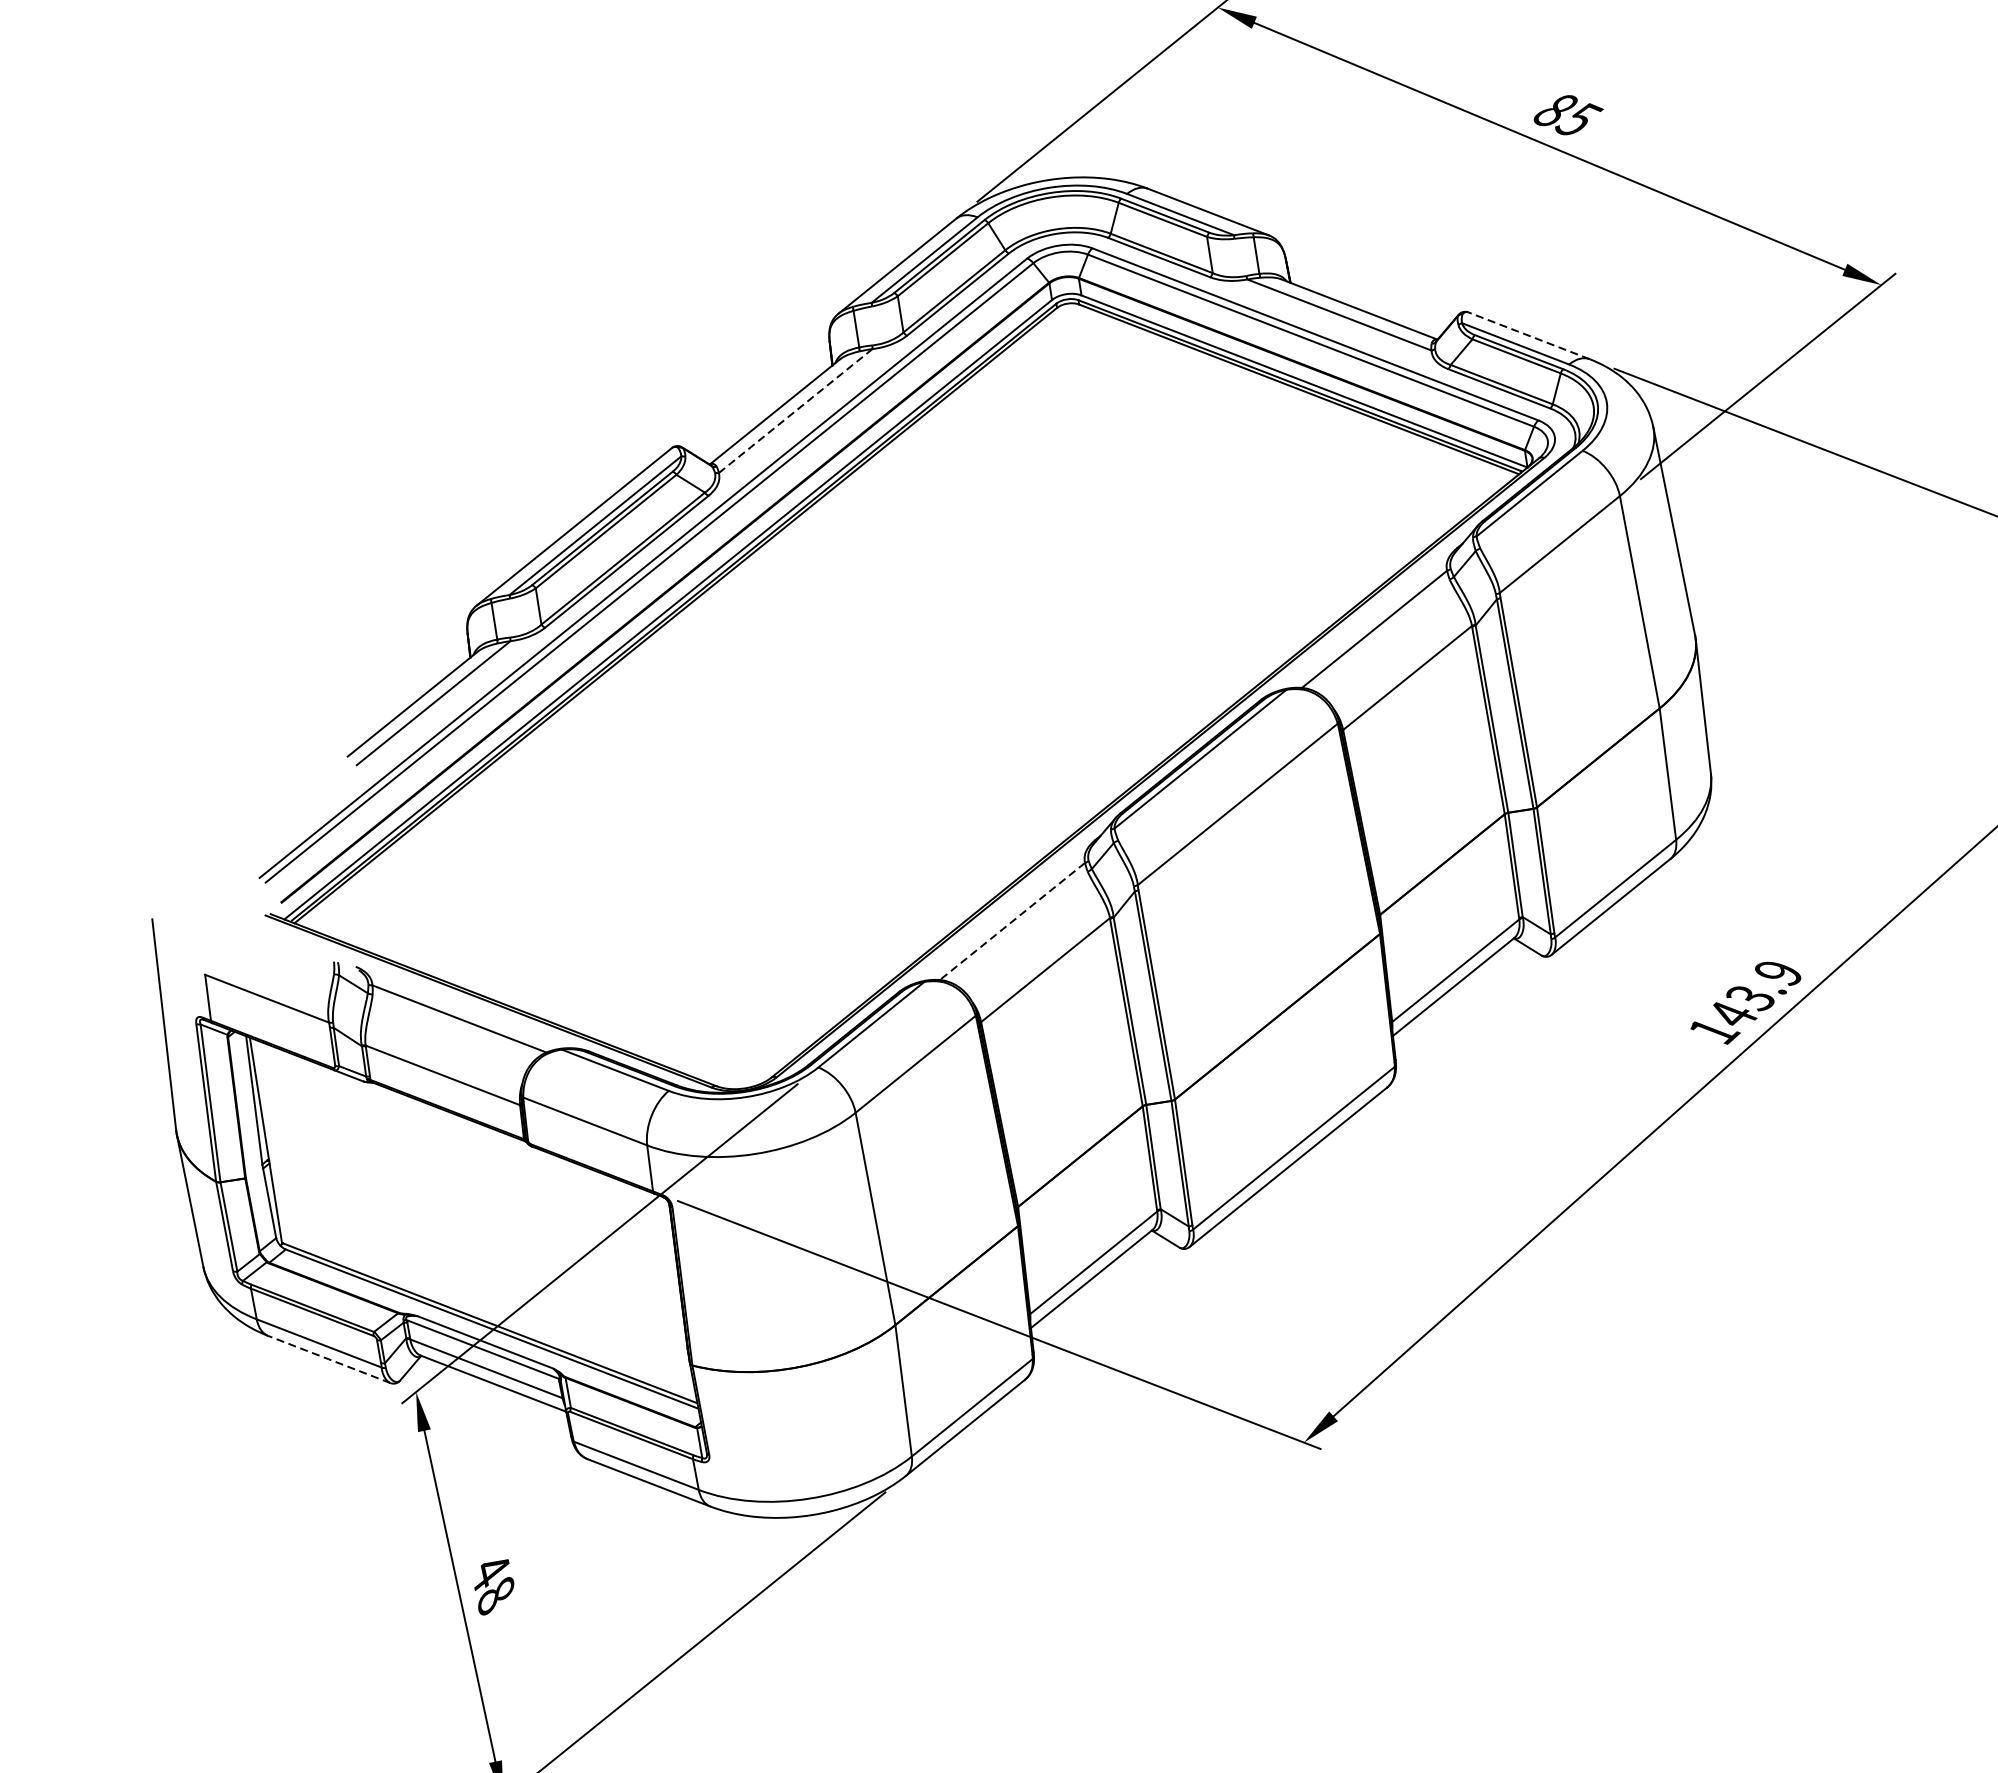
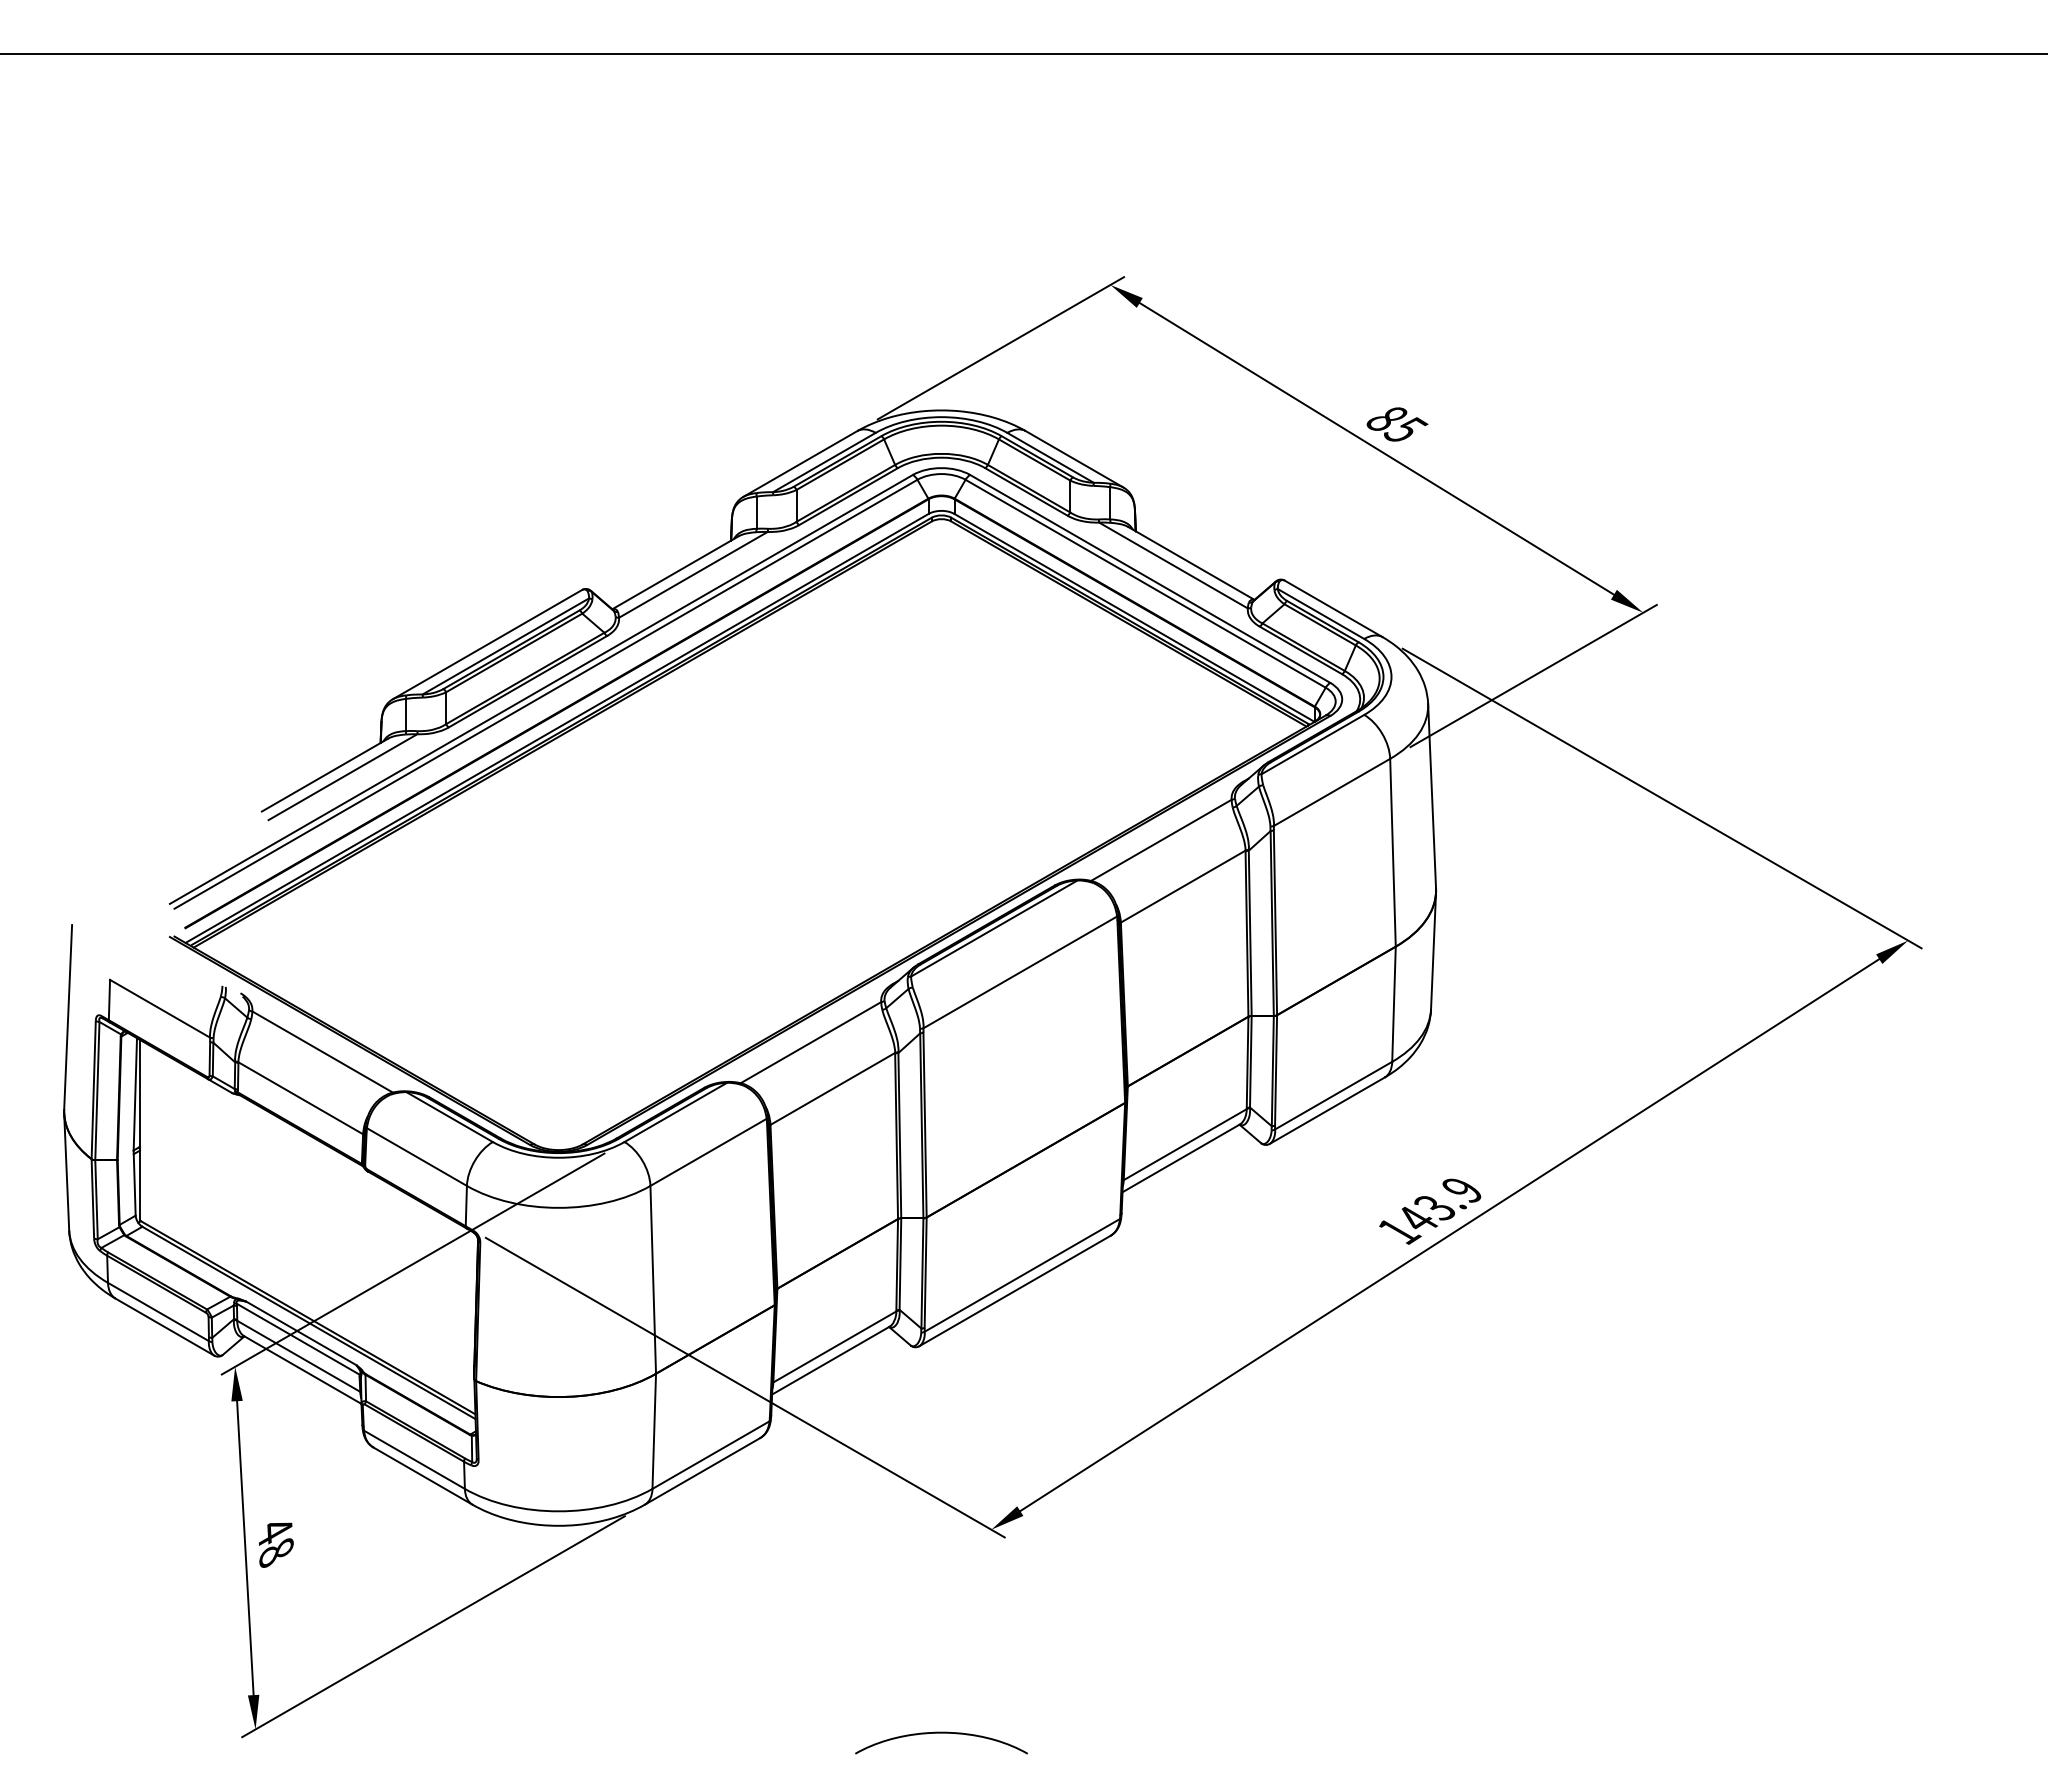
line: (1528, 335) -> (1333, 608), dashed -> solid
line: (795, 410) -> (693, 574), dashed -> solid
line: (1011, 921) -> (810, 1042), dashed -> solid
line: (328, 1359) -> (164, 1327), dashed -> solid
curve: (1283, 1682) -> (941, 1733), added

